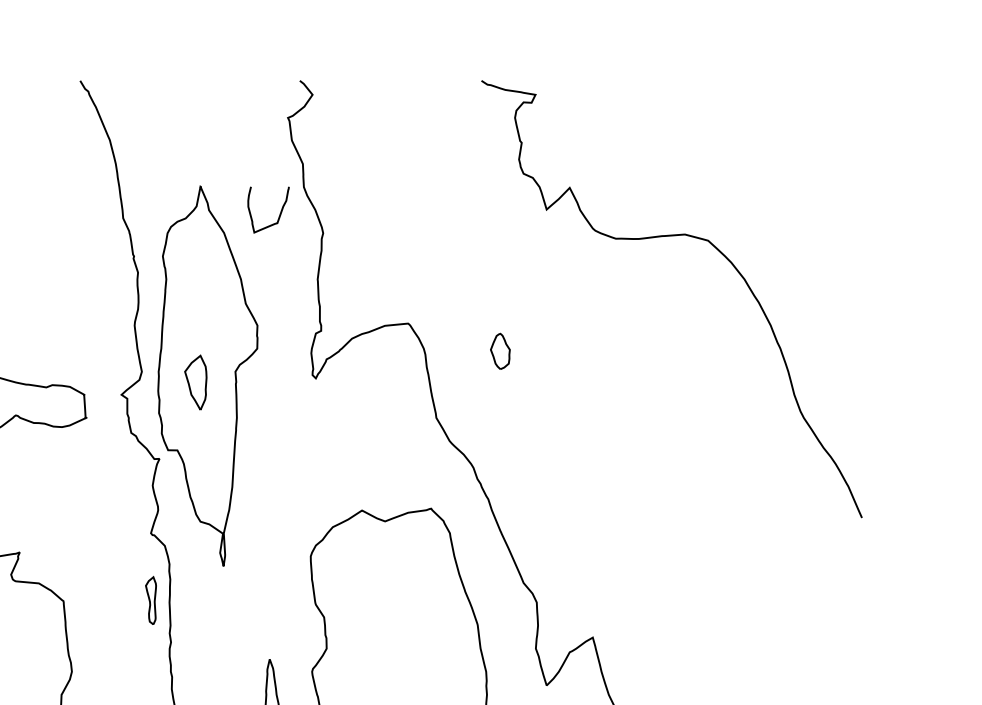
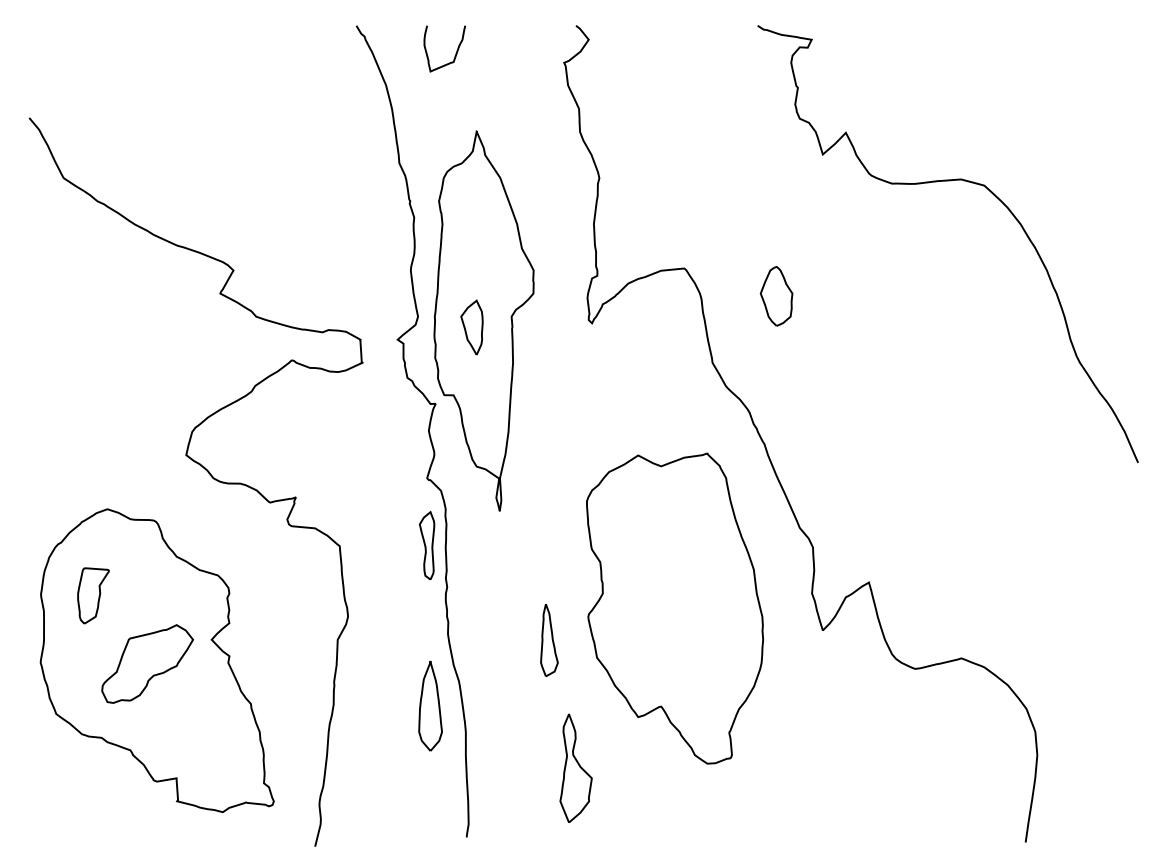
curve: (279, 214) -> (455, 53), moved
part: (500, 351) -> (776, 296), size x1.67
part: (151, 600) -> (427, 545), size x1.43

